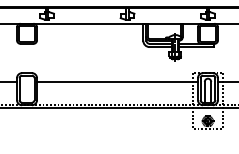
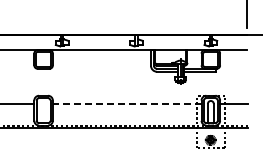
line: (116, 82) -> (126, 104), solid -> dashed

